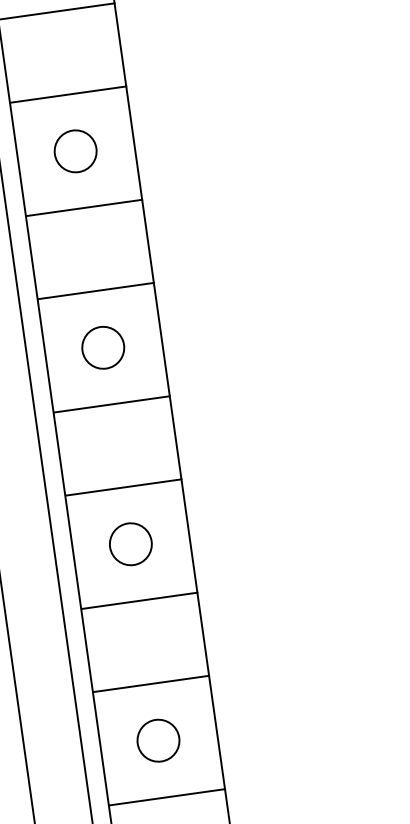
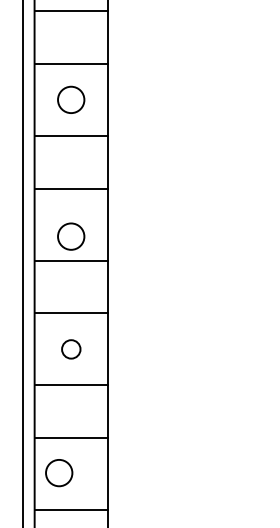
circle: (103, 347) -> (71, 236), moved
circle: (131, 544) -> (71, 349), size x0.7
circle: (159, 741) -> (59, 473), moved

